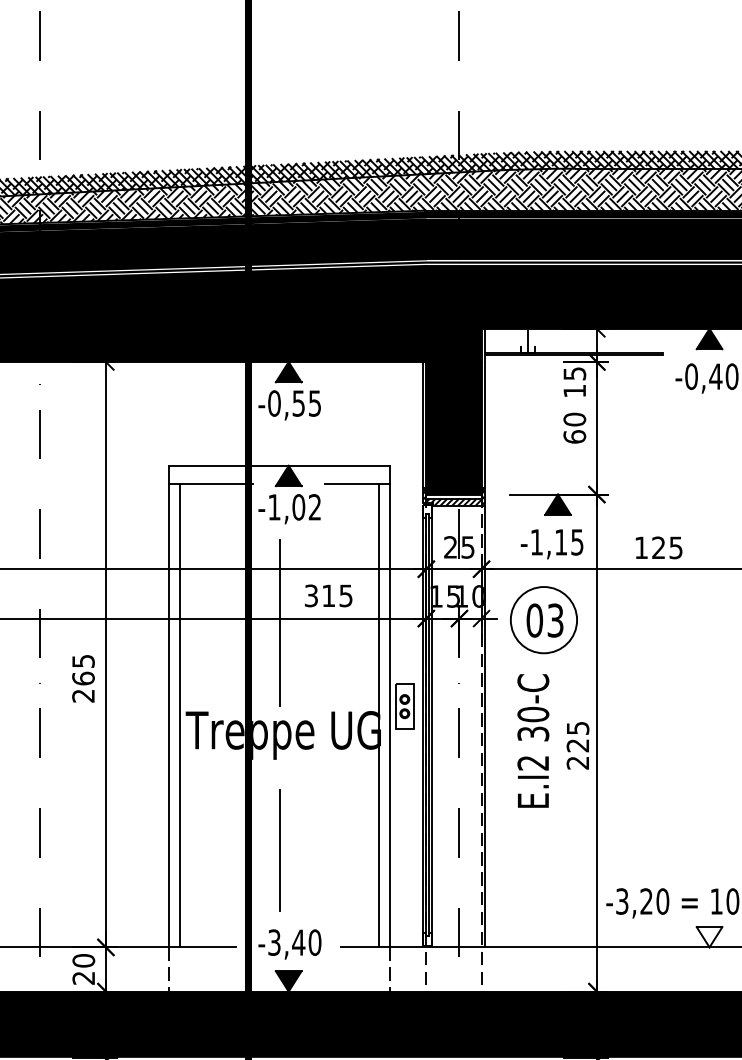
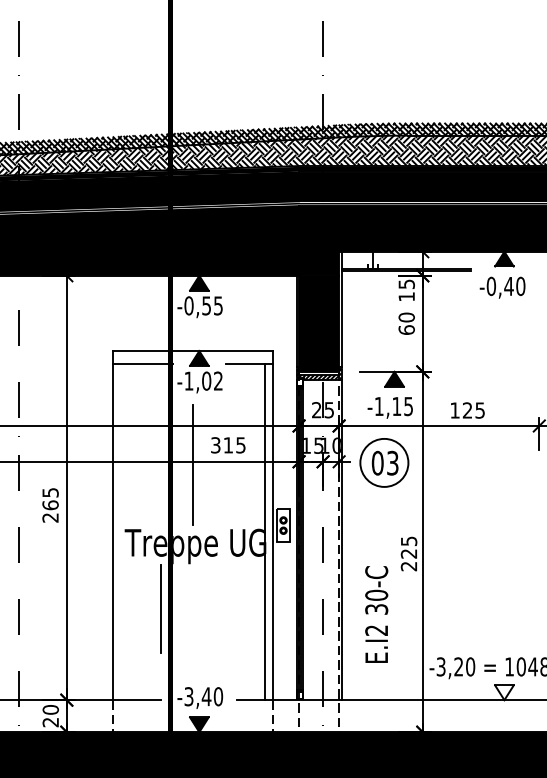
line: (179, 714) -> (120, 531), removed
text: (533, 740) -> (376, 614), moved
line: (279, 849) -> (160, 608), moved

